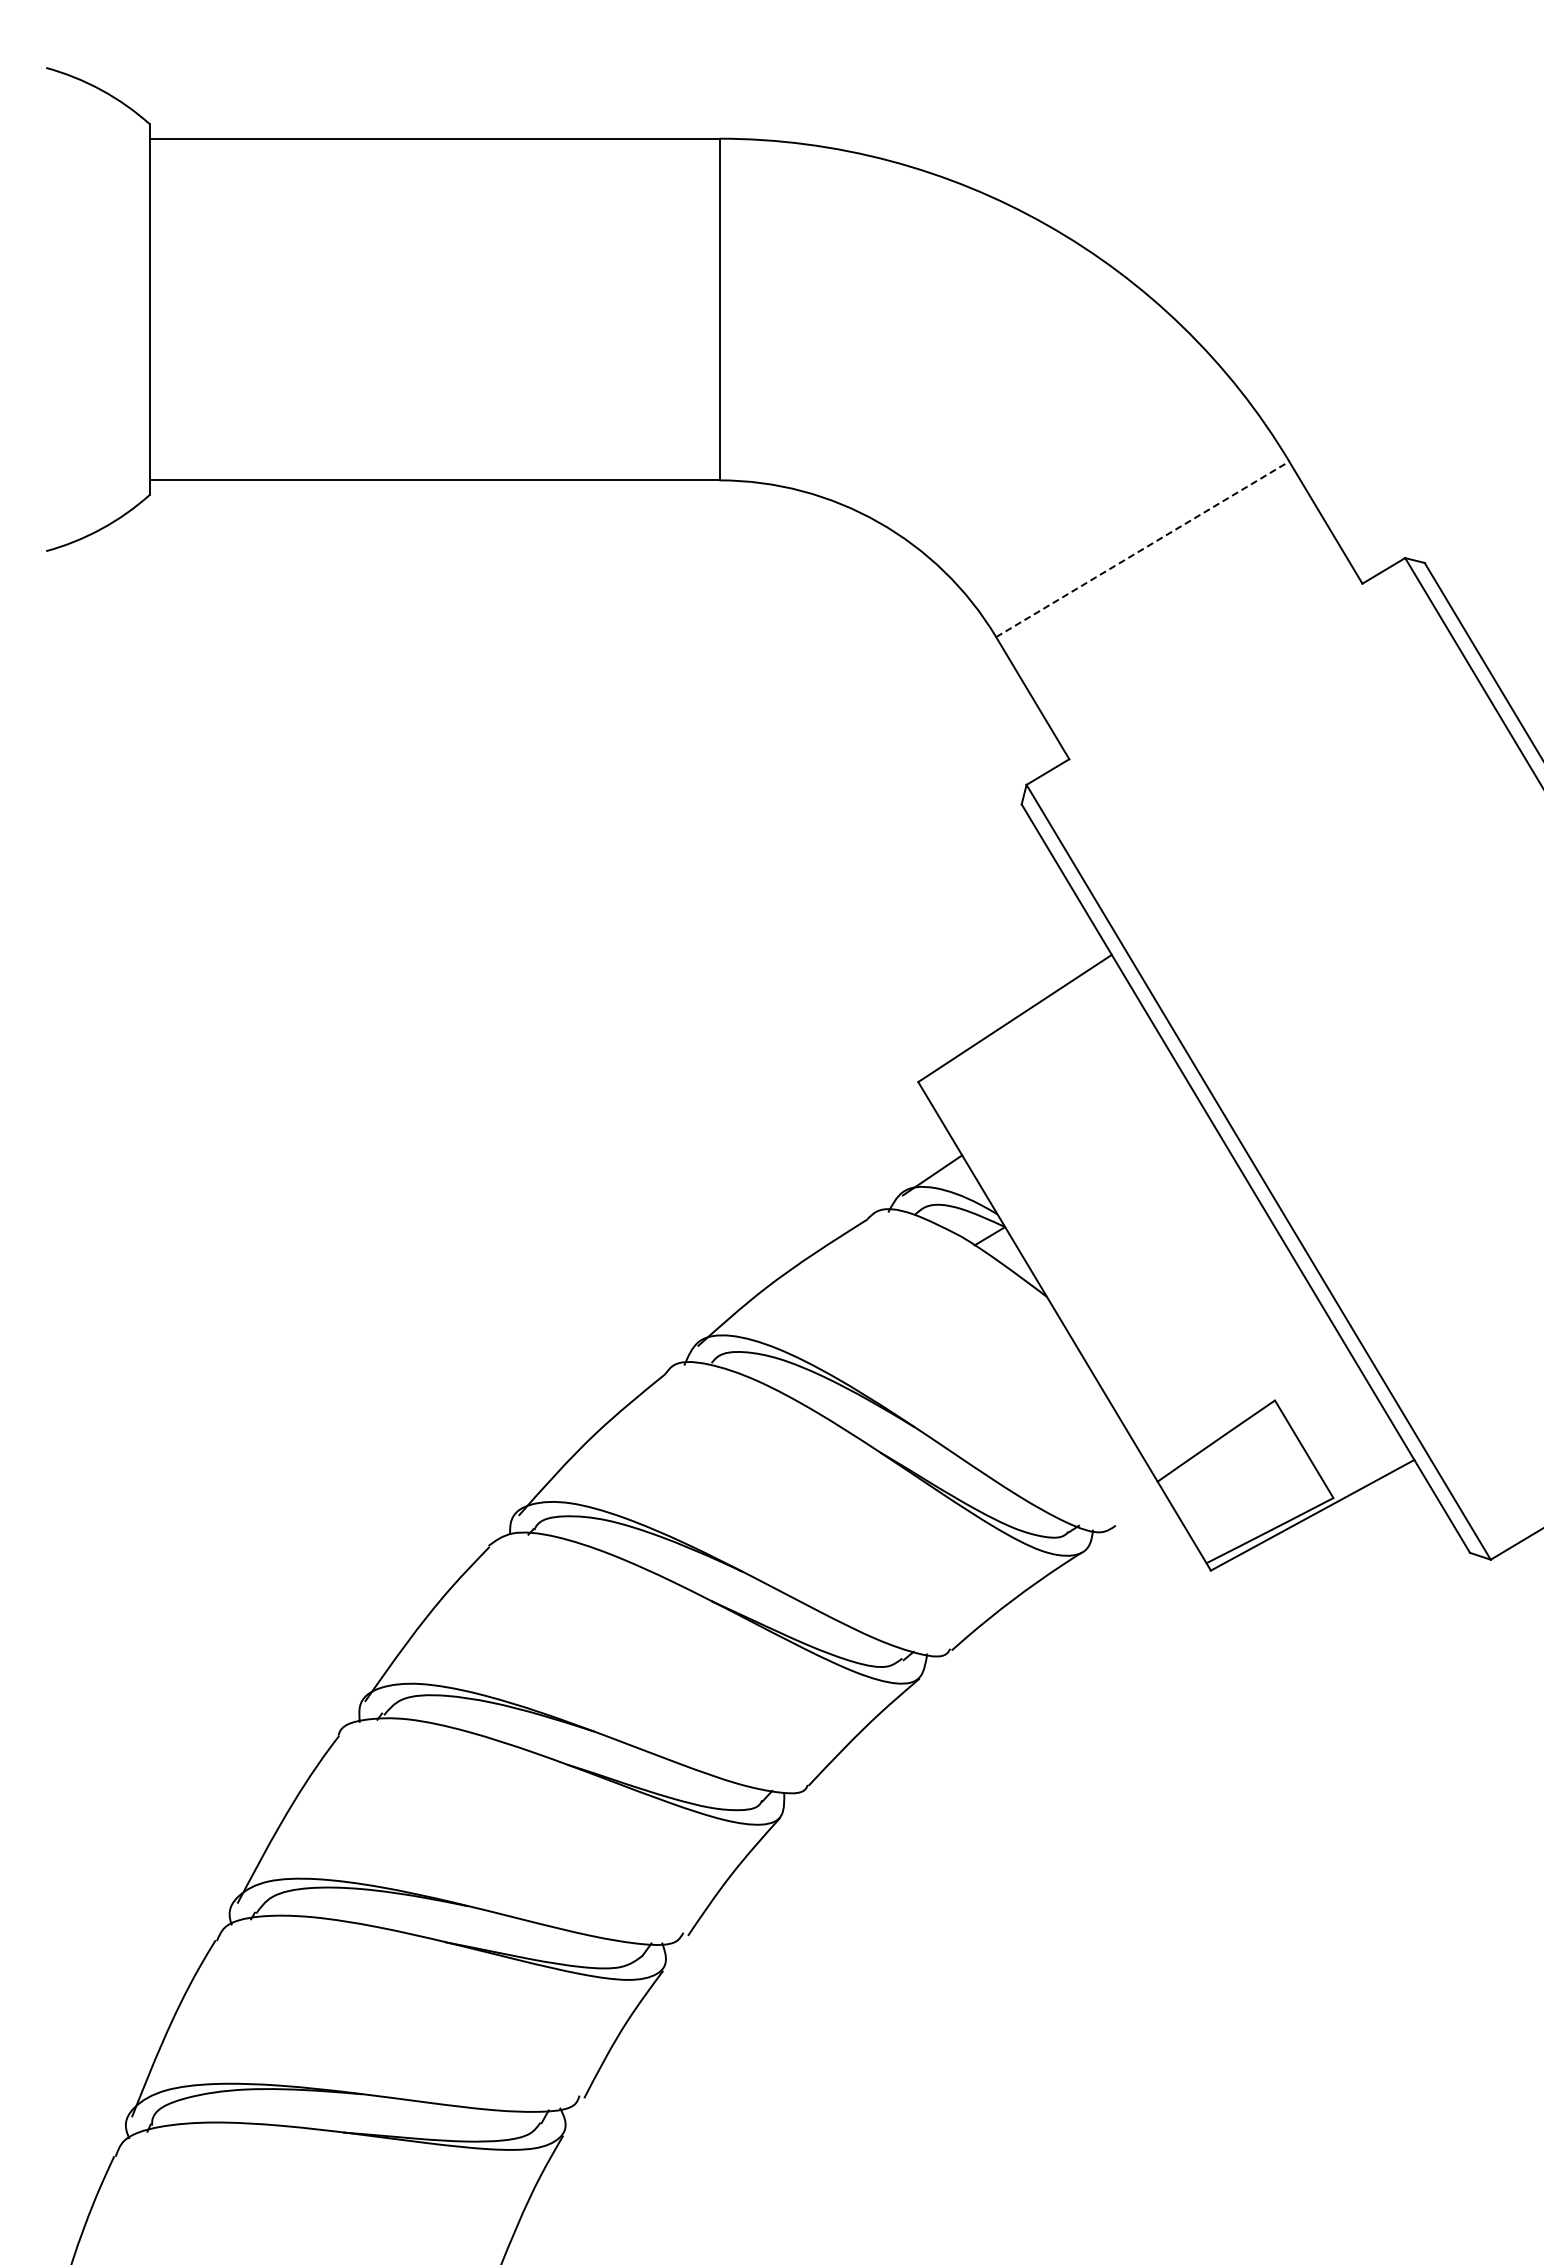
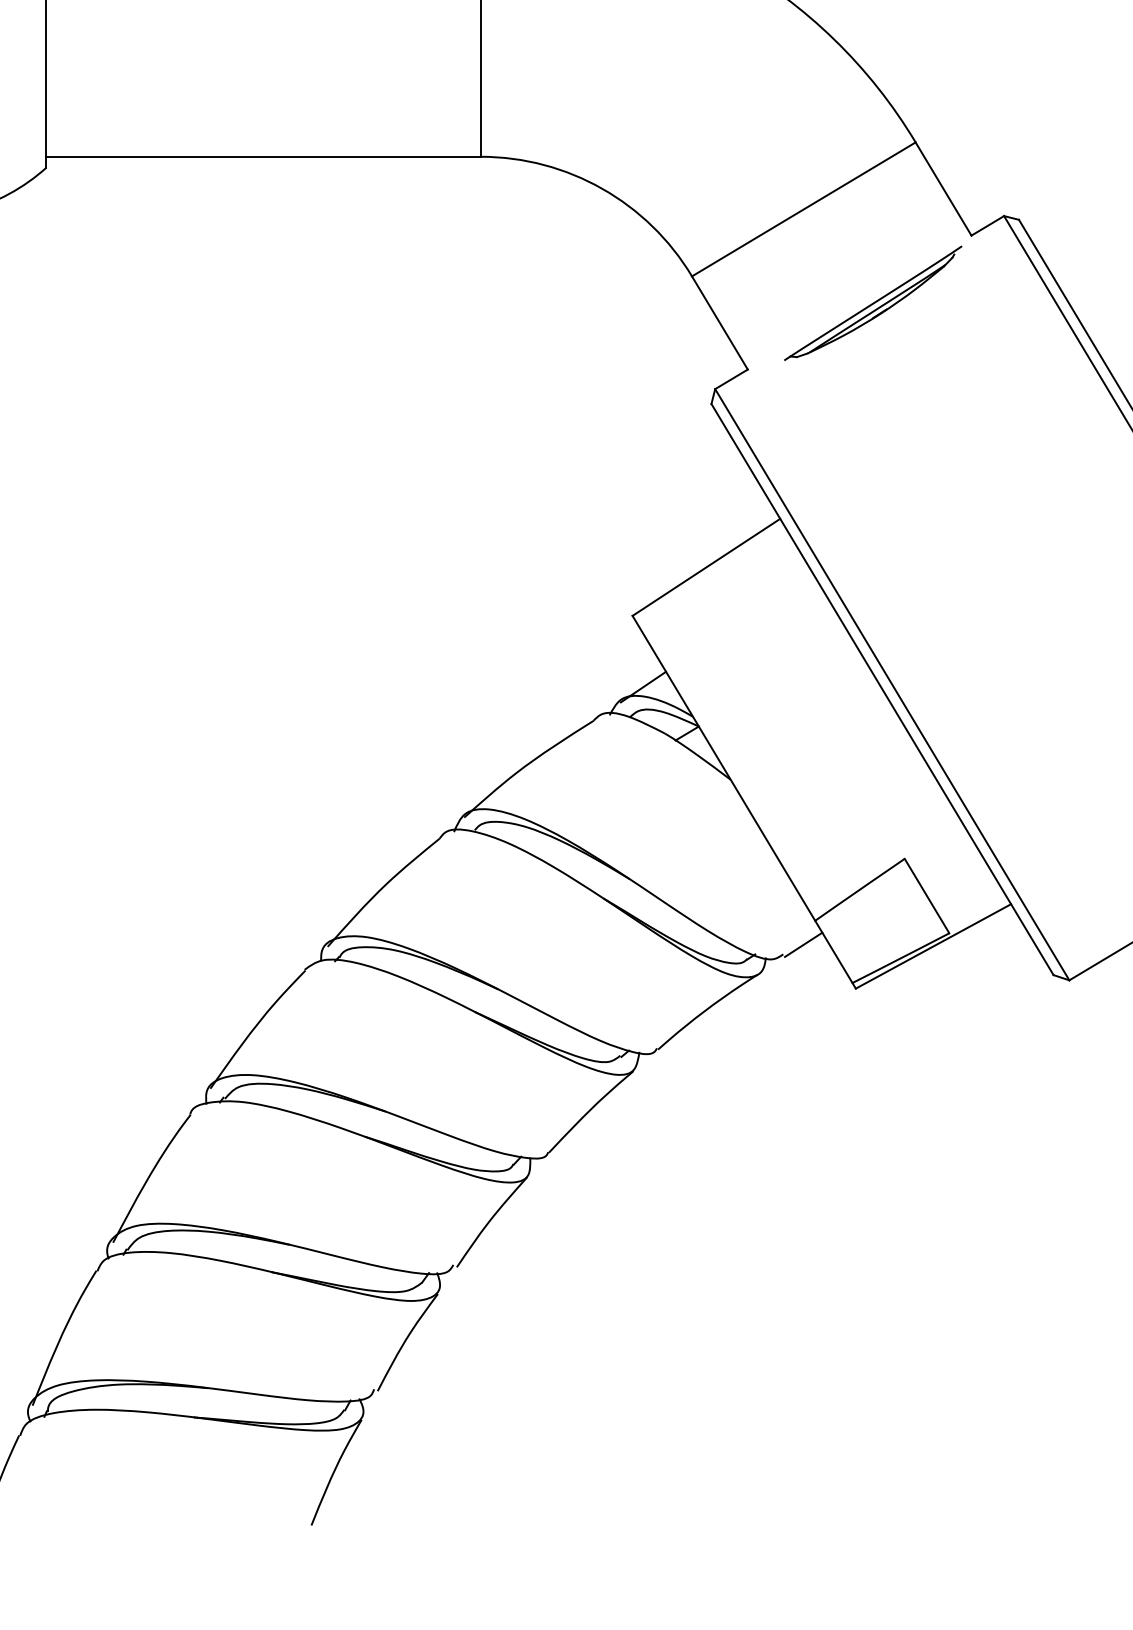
line: (1142, 549) -> (803, 209), dashed -> solid
part: (1233, 672) -> (873, 303), added
line: (1142, 1513) -> (803, 945), added

